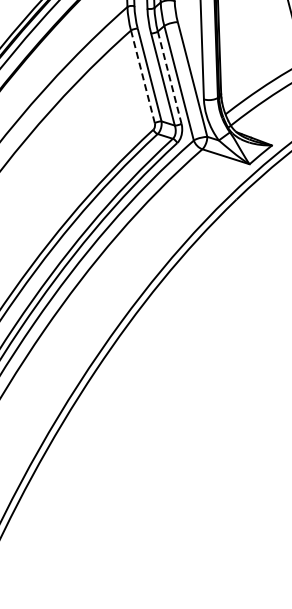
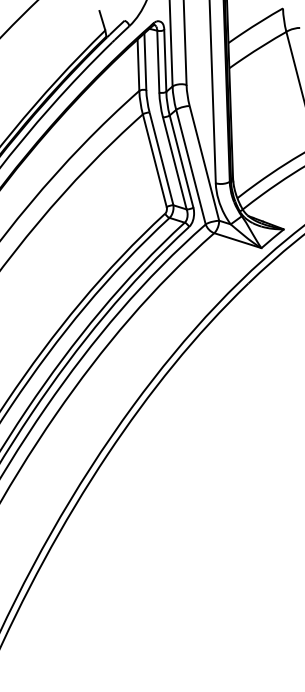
line: (142, 76) -> (154, 160), dashed -> solid
line: (169, 77) -> (181, 161), dashed -> solid

